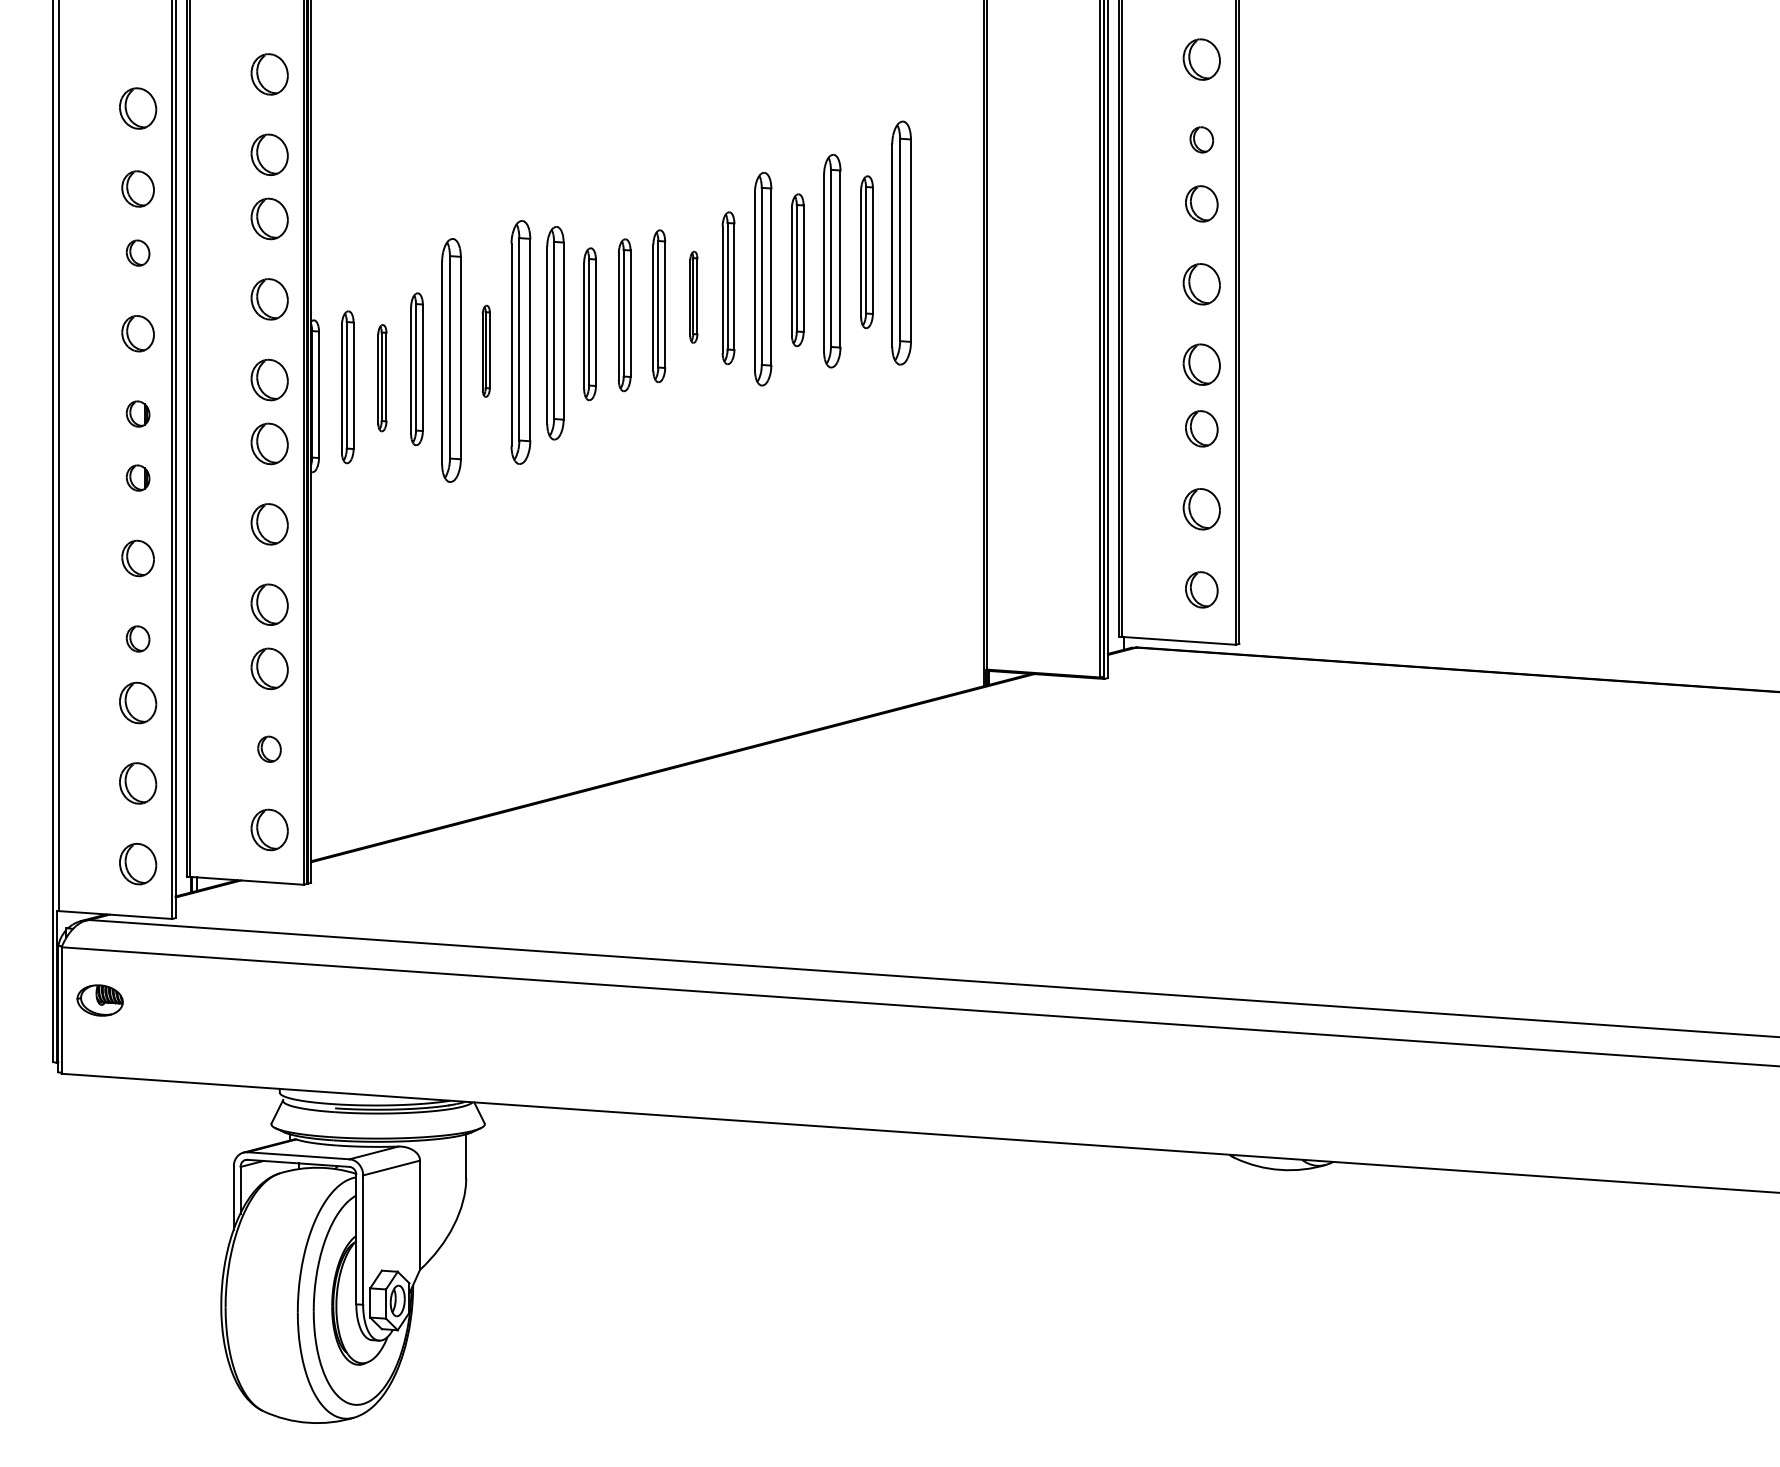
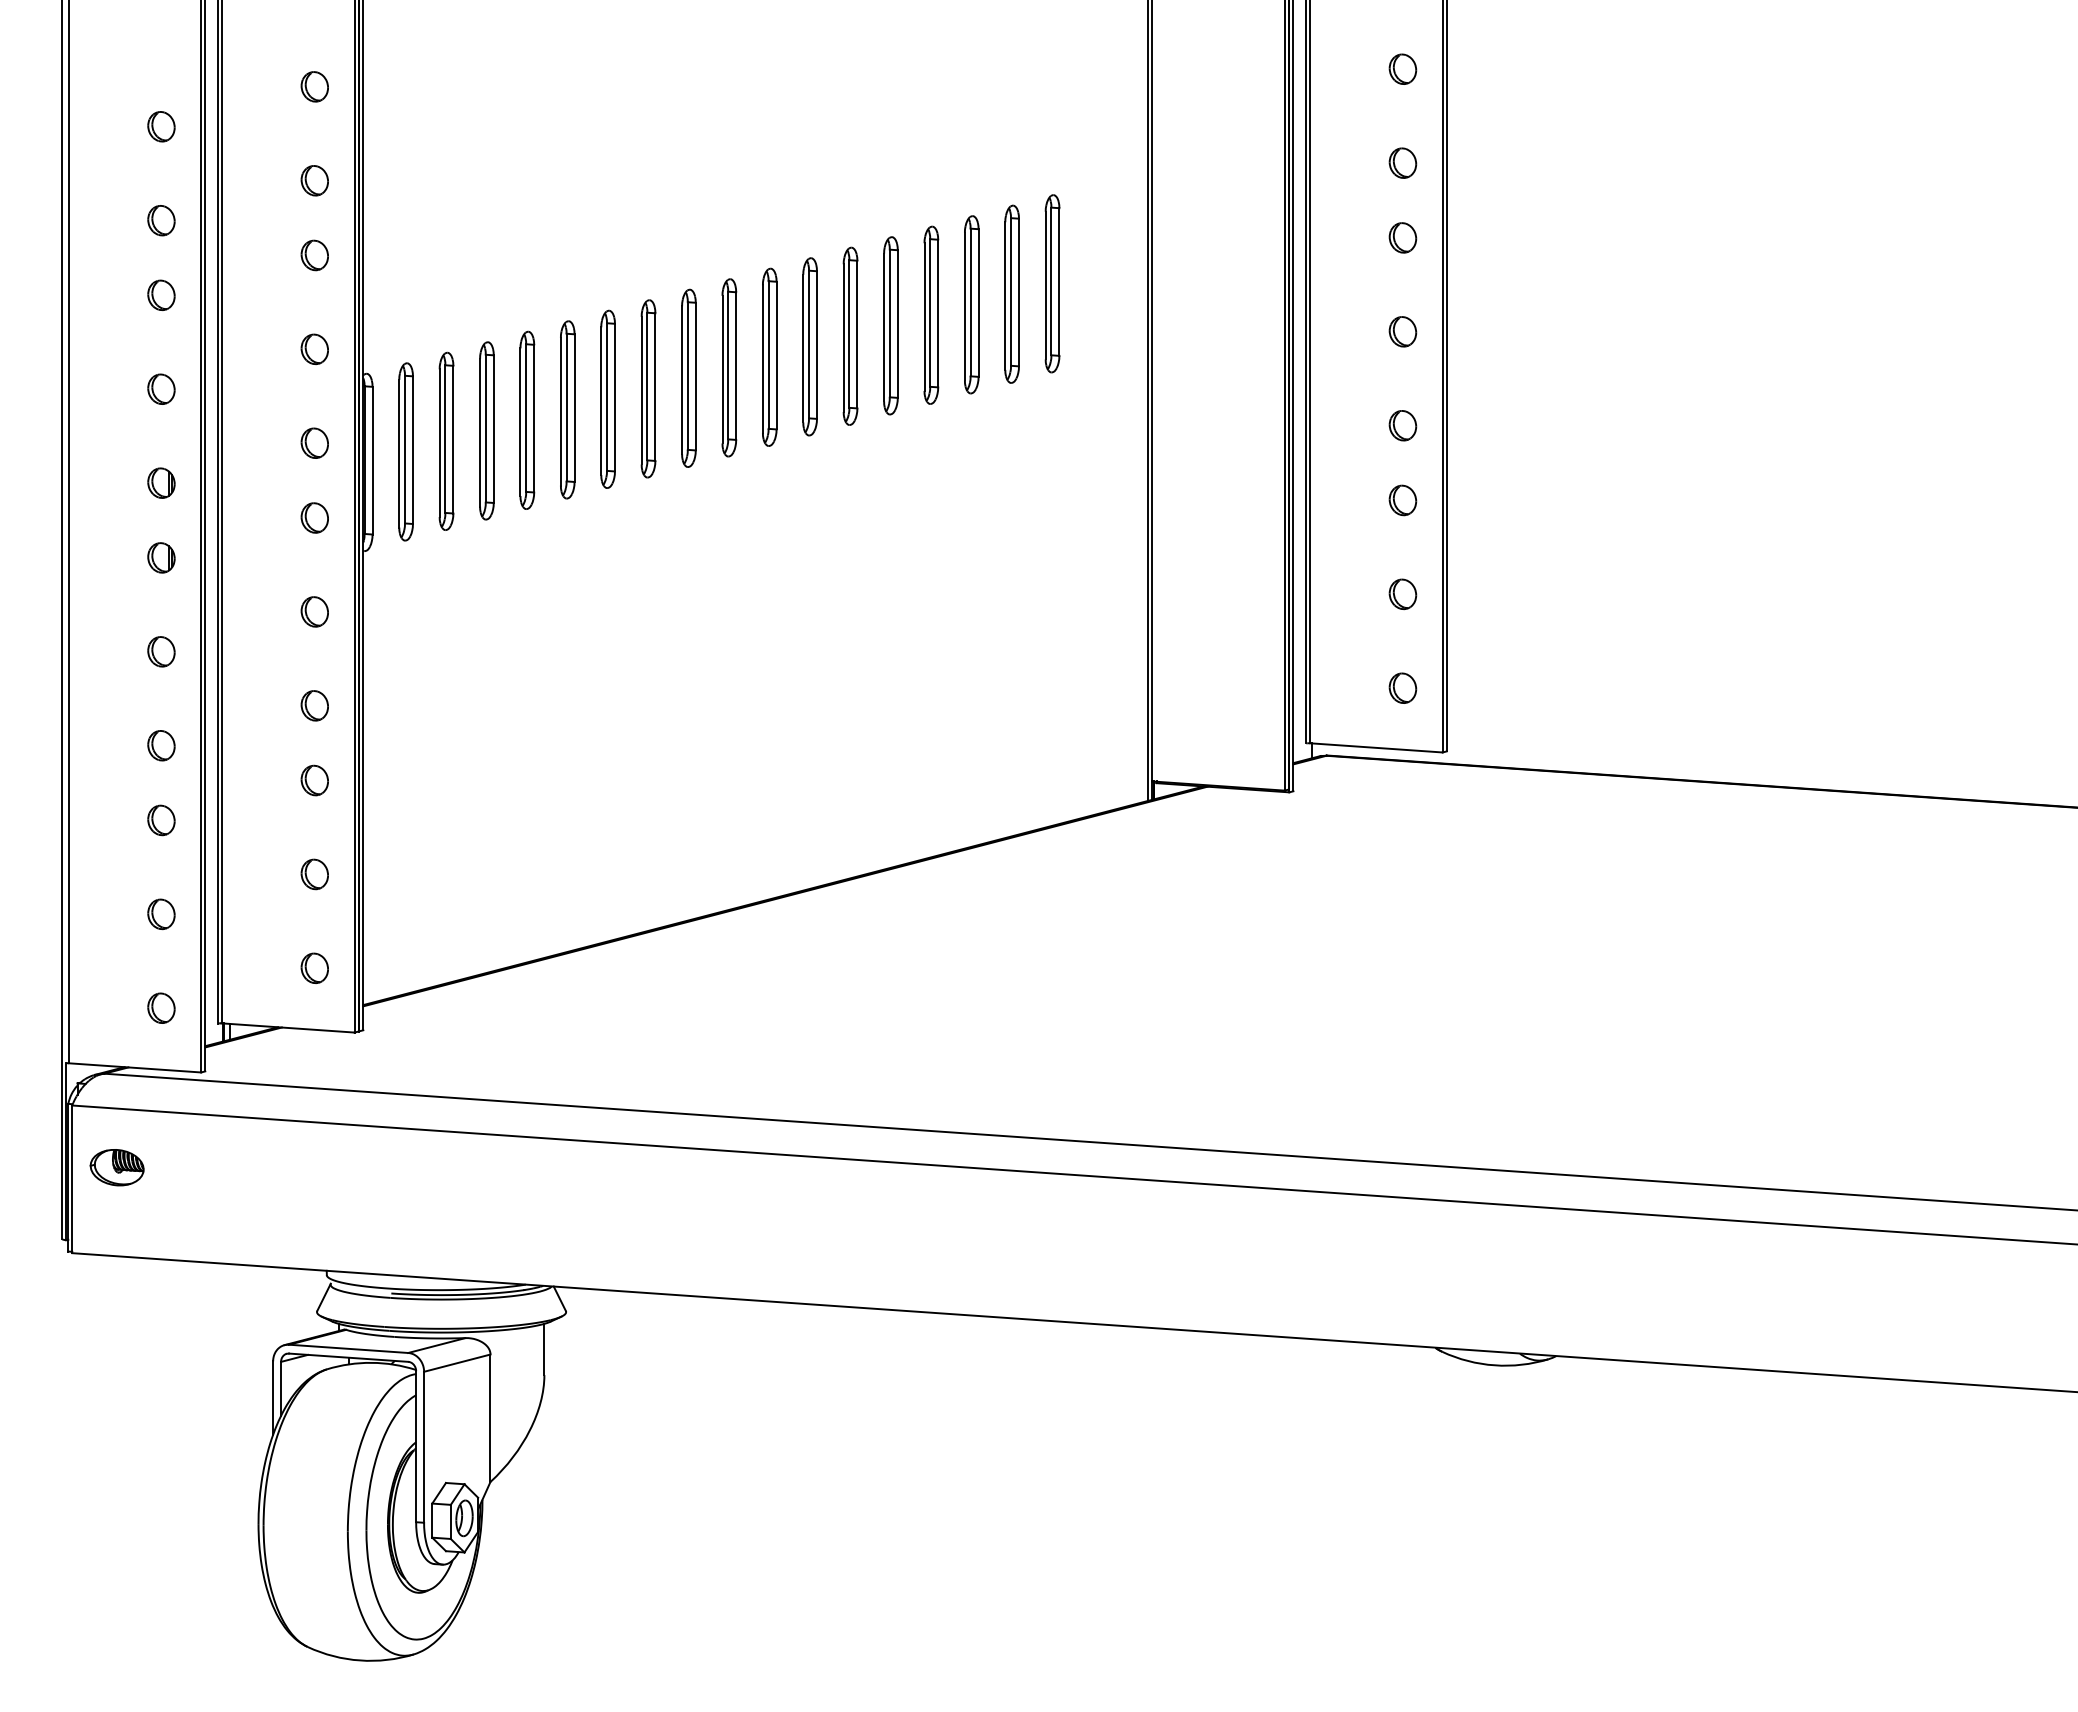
part: (1201, 58) -> (1402, 68), size x0.62
part: (269, 74) -> (314, 86), size x0.62
part: (138, 108) -> (161, 126), size x0.62
part: (269, 154) -> (314, 180), size x0.62
part: (138, 189) -> (161, 220), size x0.71
part: (1201, 203) -> (1402, 237), size x0.71
part: (269, 218) -> (314, 255), size x0.62
part: (901, 242) -> (1052, 283), size x0.62
part: (832, 260) -> (971, 304), size x0.71
part: (762, 278) -> (890, 325), size x0.71
part: (1201, 284) -> (1402, 331), size x0.62
part: (693, 296) -> (809, 346), size x1.67
part: (269, 299) -> (314, 349), size x0.62
part: (138, 332) -> (161, 388), size x0.71
part: (555, 332) -> (648, 388), size x0.71
part: (520, 341) -> (607, 398), size x0.62
part: (486, 350) -> (567, 409), size x1.67
part: (451, 359) -> (527, 419), size x0.62
part: (1201, 364) -> (1402, 425), size x0.62
part: (382, 377) -> (446, 440), size x1.43
part: (269, 379) -> (314, 442), size x0.62
part: (1201, 428) -> (1402, 500), size x0.71
part: (269, 443) -> (314, 517), size x0.62
part: (1201, 509) -> (1402, 594), size x0.62
part: (269, 524) -> (314, 611), size x0.62
part: (138, 558) -> (161, 651), size x0.71
part: (1201, 589) -> (1402, 687), size x0.71
part: (269, 604) -> (314, 705), size x0.62
part: (269, 668) -> (314, 780), size x0.62
part: (138, 703) -> (161, 820), size x0.62
part: (138, 783) -> (161, 914), size x0.62
part: (269, 829) -> (314, 967), size x0.62
part: (138, 863) -> (161, 1007), size x0.62

